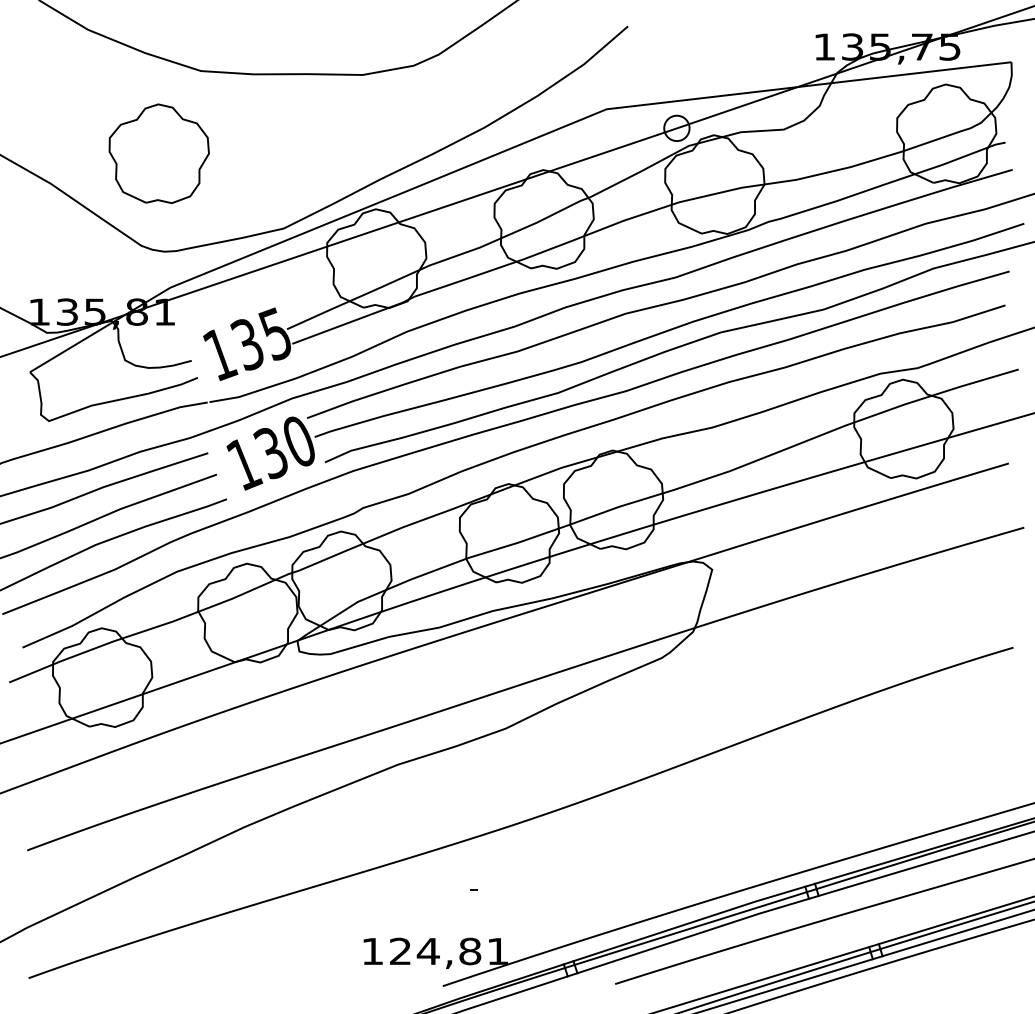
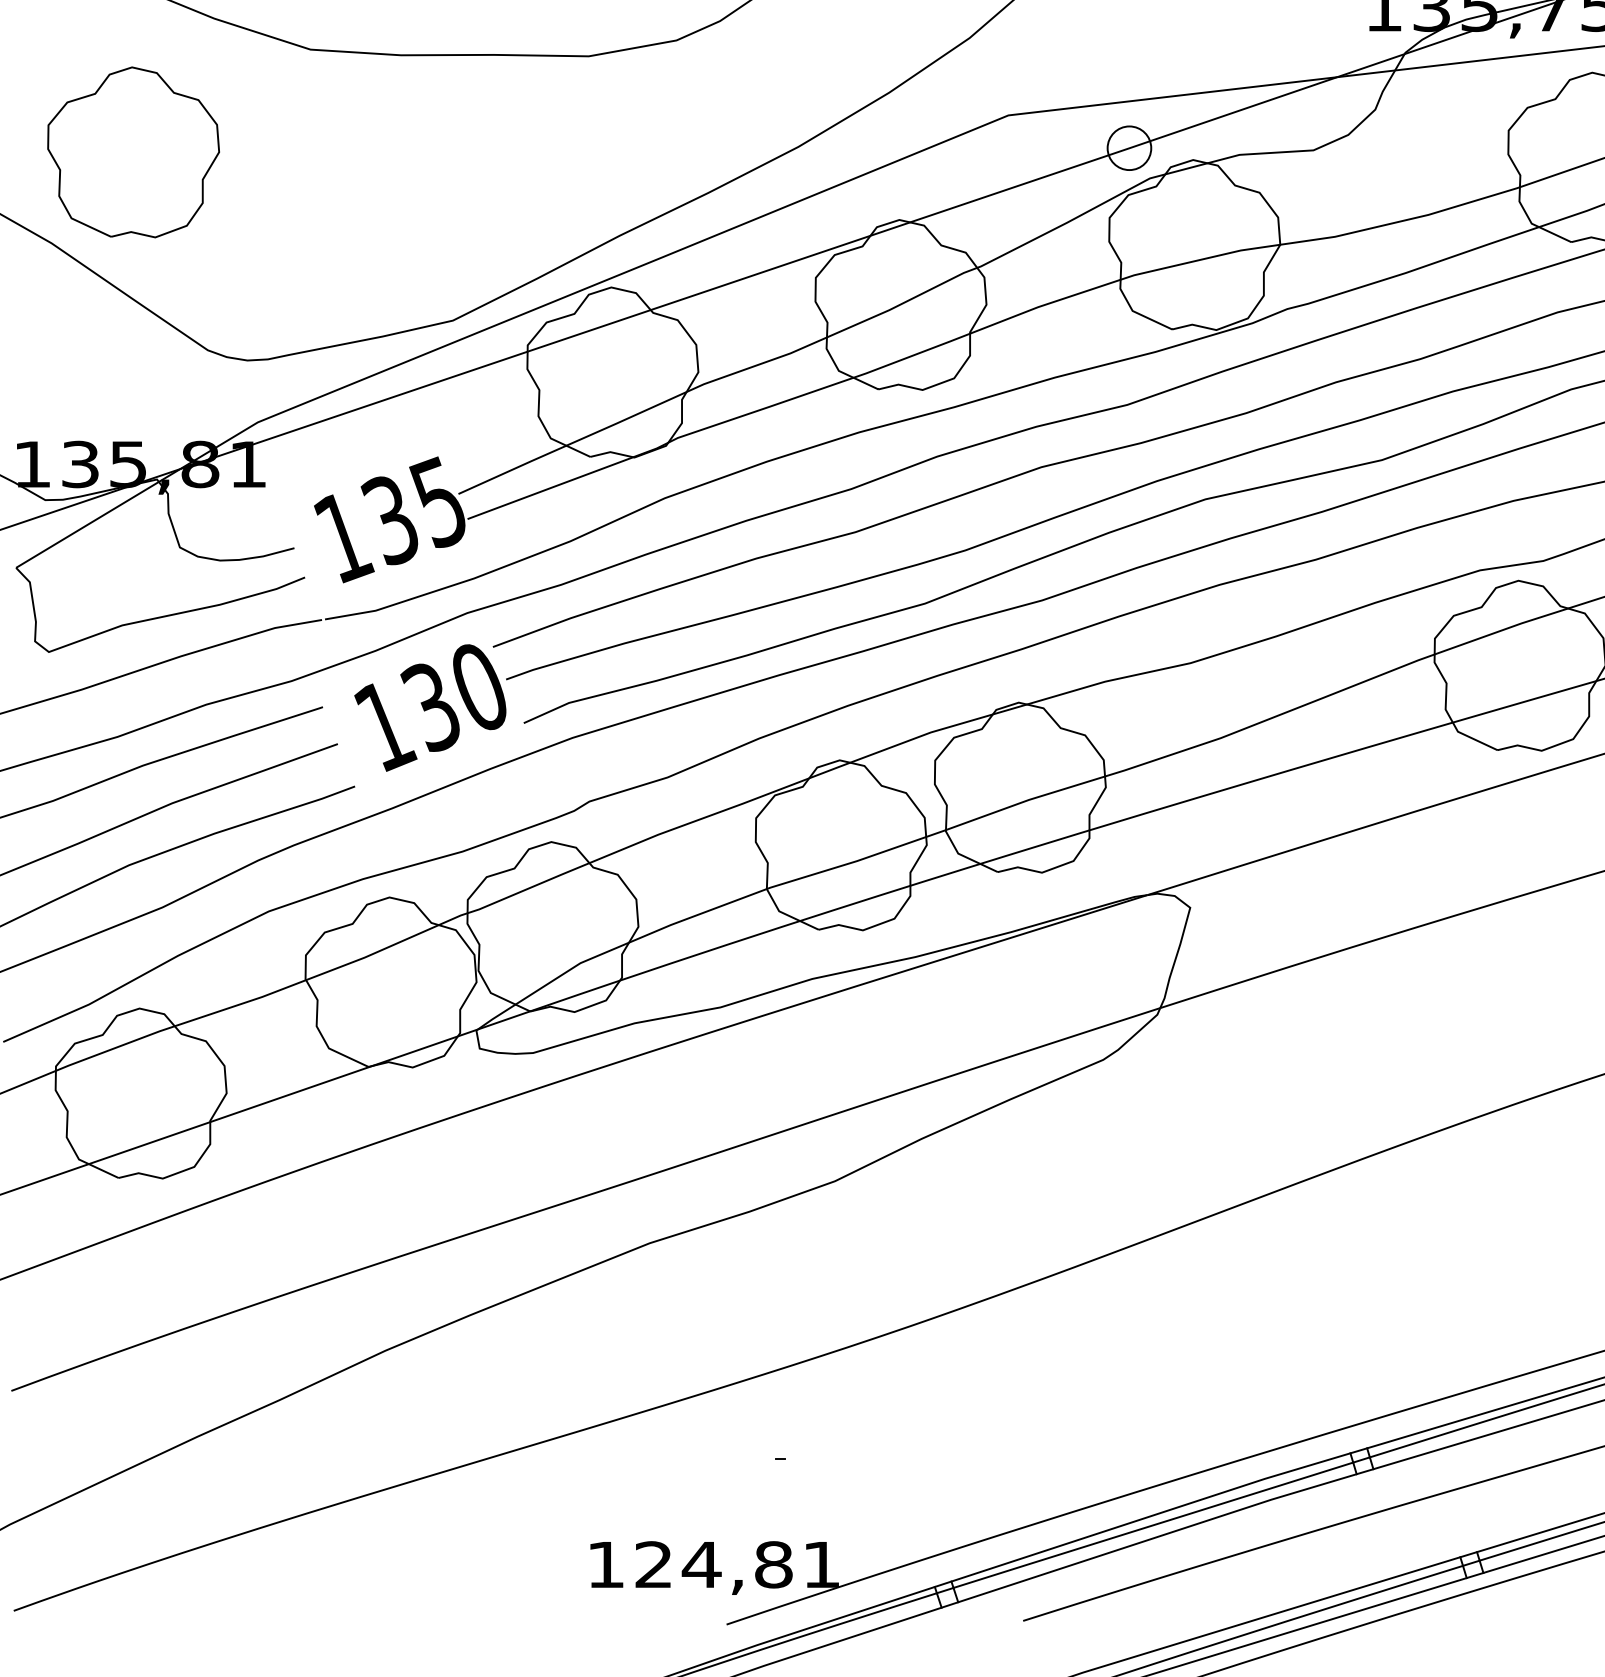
part: (158, 153) -> (132, 151), moved

